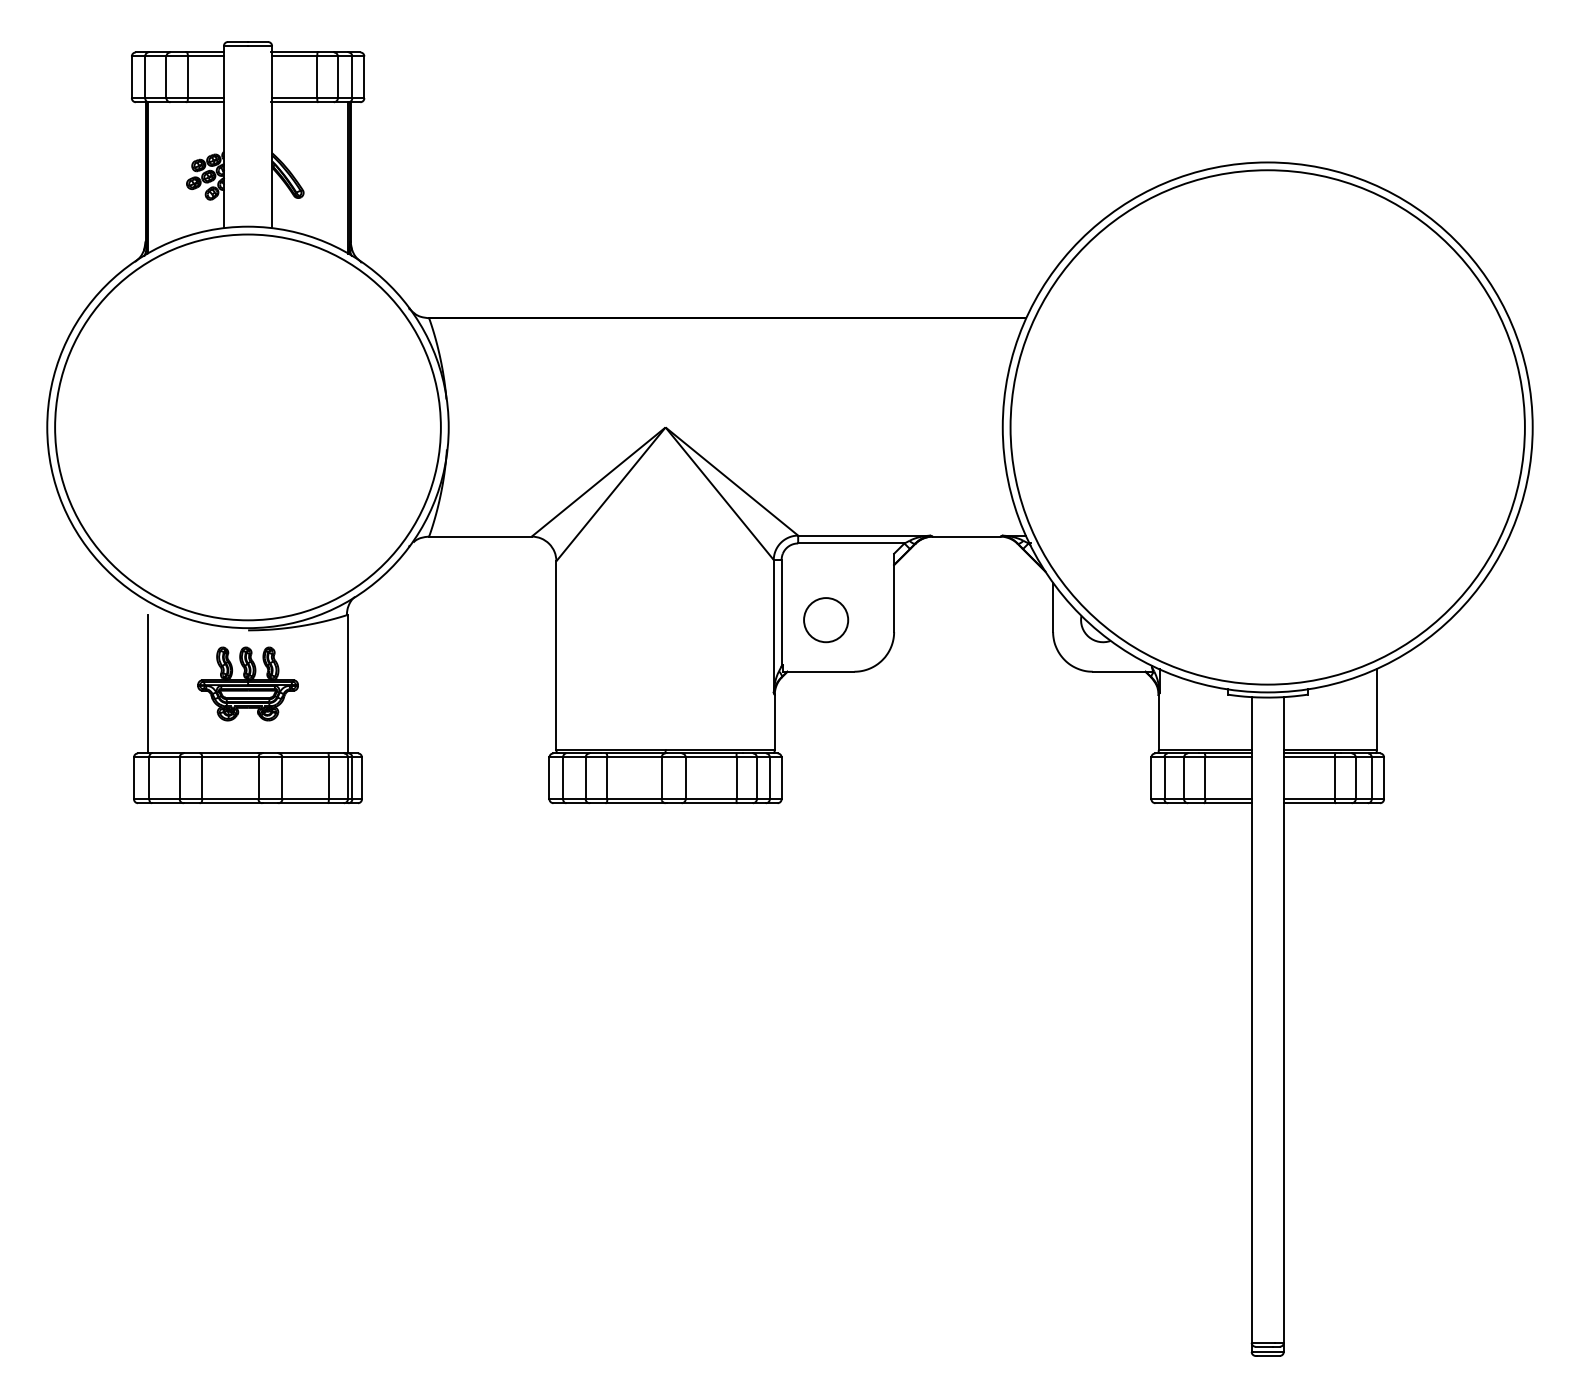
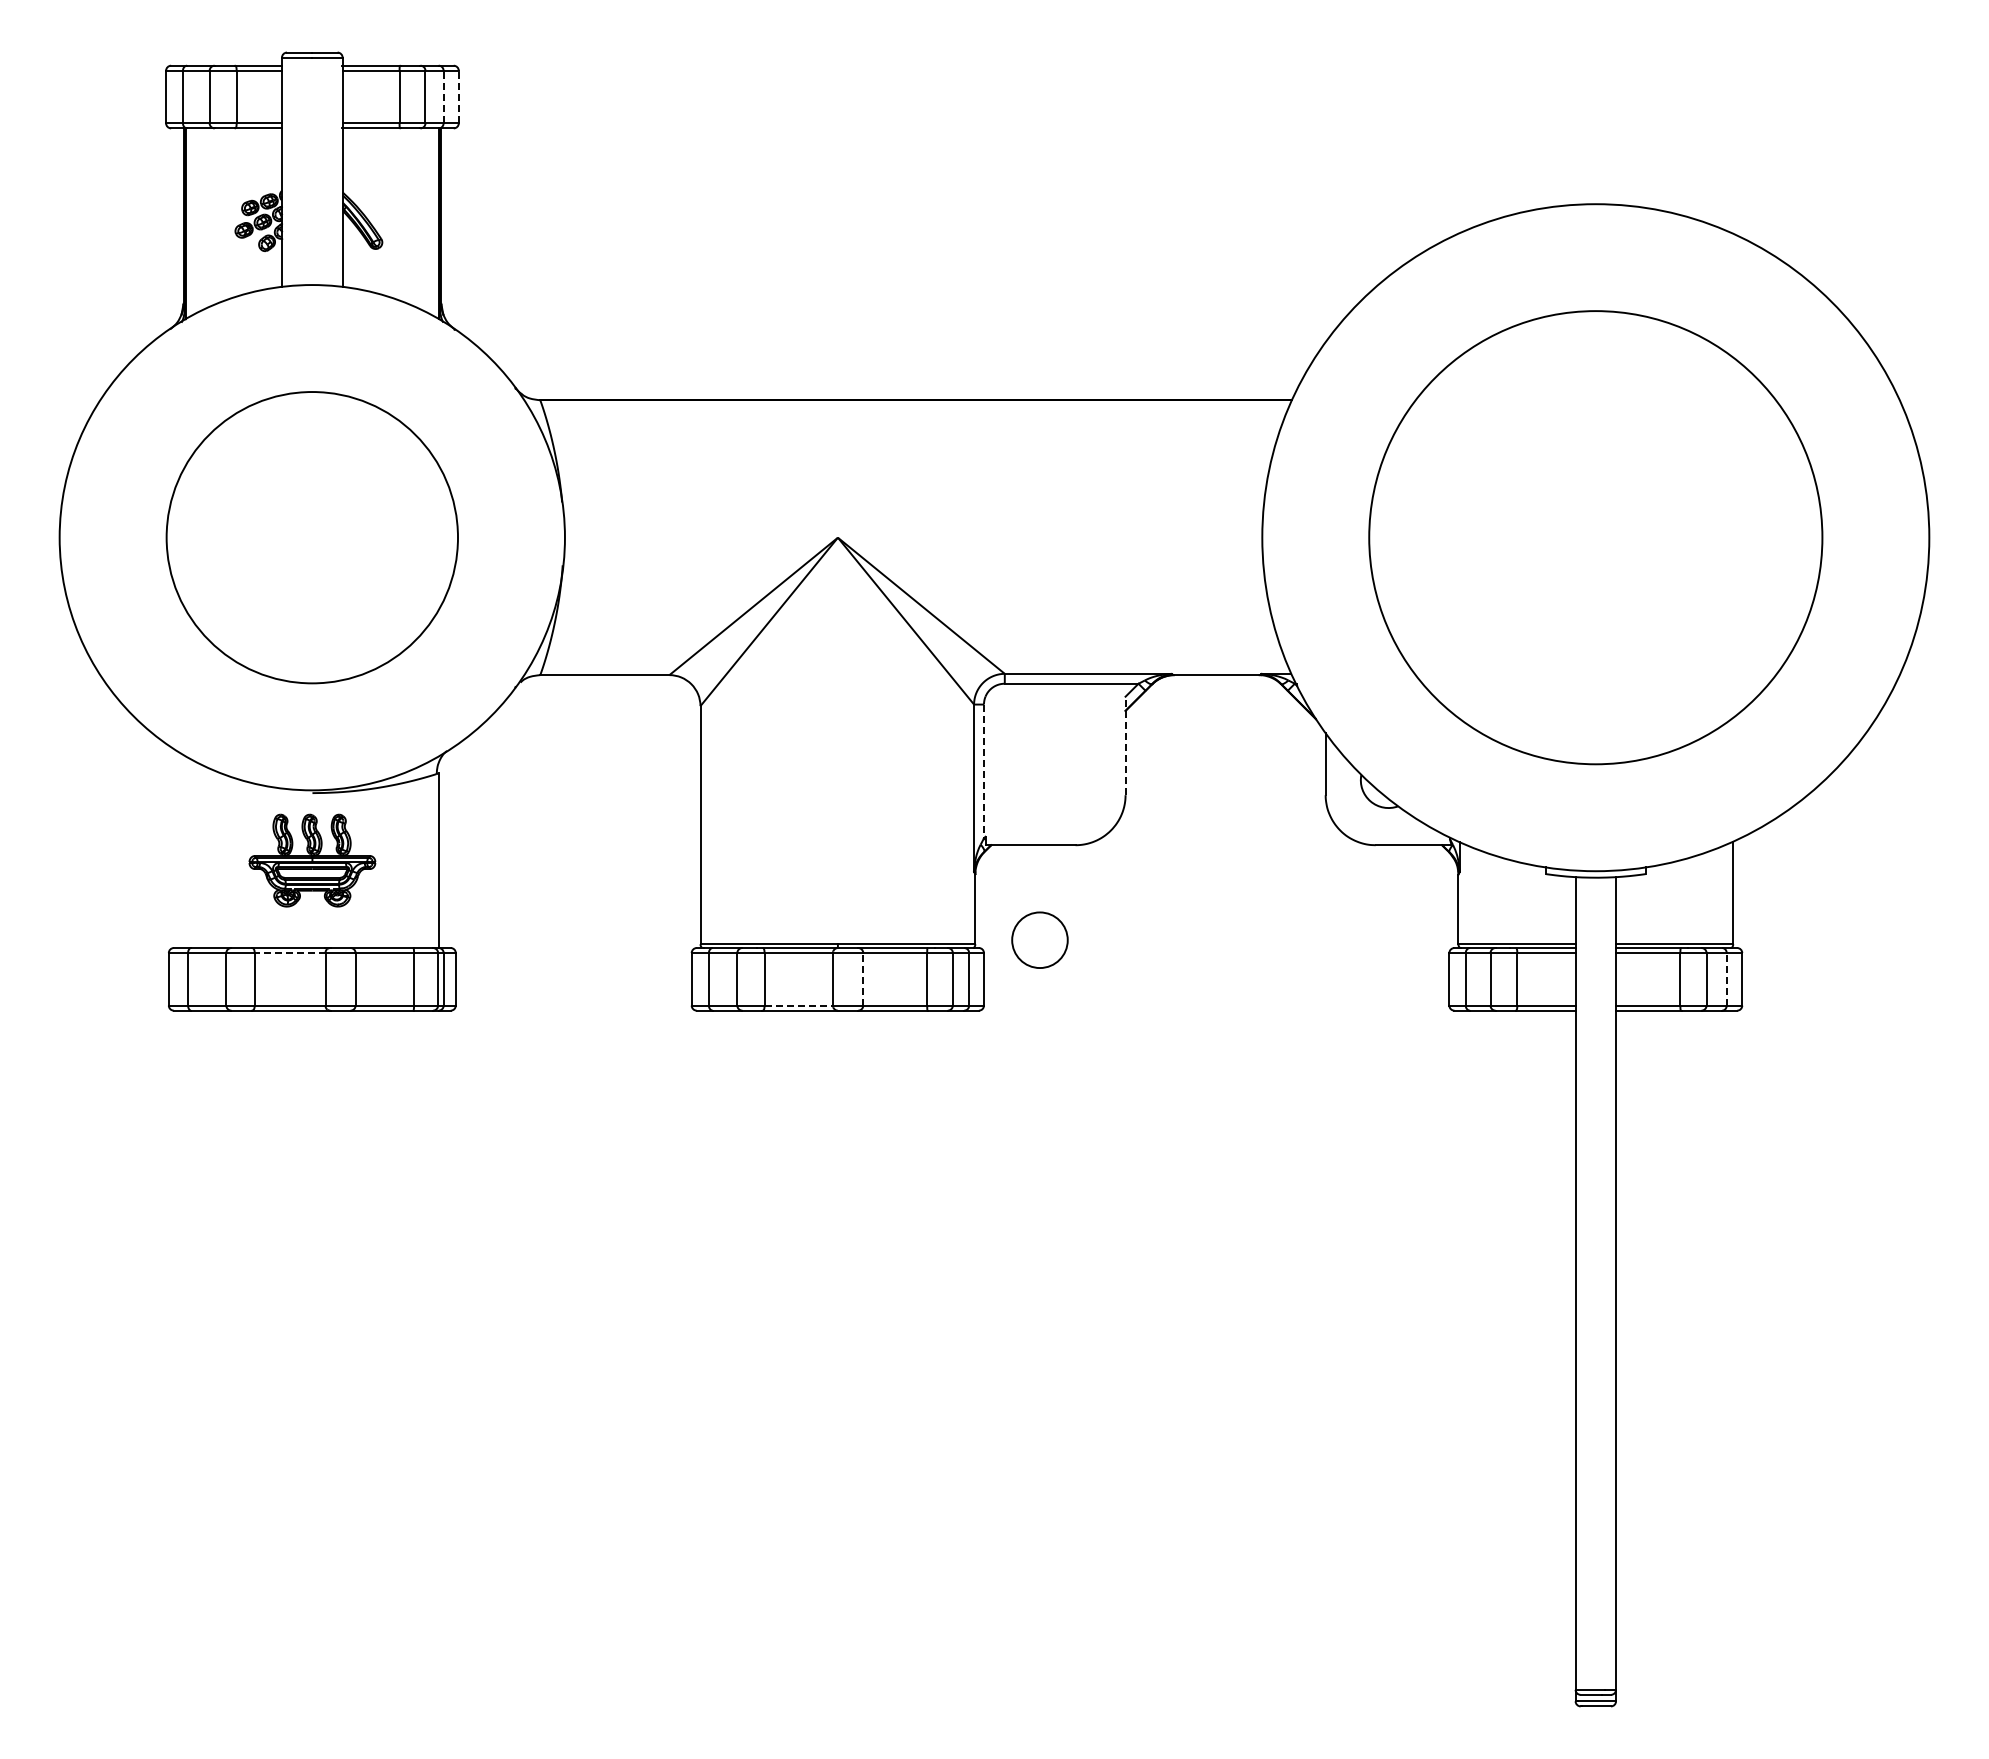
line: (352, 76) -> (443, 96), solid -> dashed
line: (364, 76) -> (458, 96), solid -> dashed
circle: (248, 427) -> (312, 537), size x0.6
circle: (1267, 427) -> (1595, 537), size x0.7
line: (894, 592) -> (1125, 745), solid -> dashed
line: (781, 613) -> (983, 771), solid -> dashed
circle: (825, 619) -> (1039, 939), moved
line: (148, 683) -> (186, 860), removed
line: (229, 757) -> (289, 953), solid -> dashed
line: (685, 777) -> (863, 978), solid -> dashed
line: (1371, 777) -> (1726, 978), solid -> dashed
line: (635, 799) -> (799, 1005), solid -> dashed

